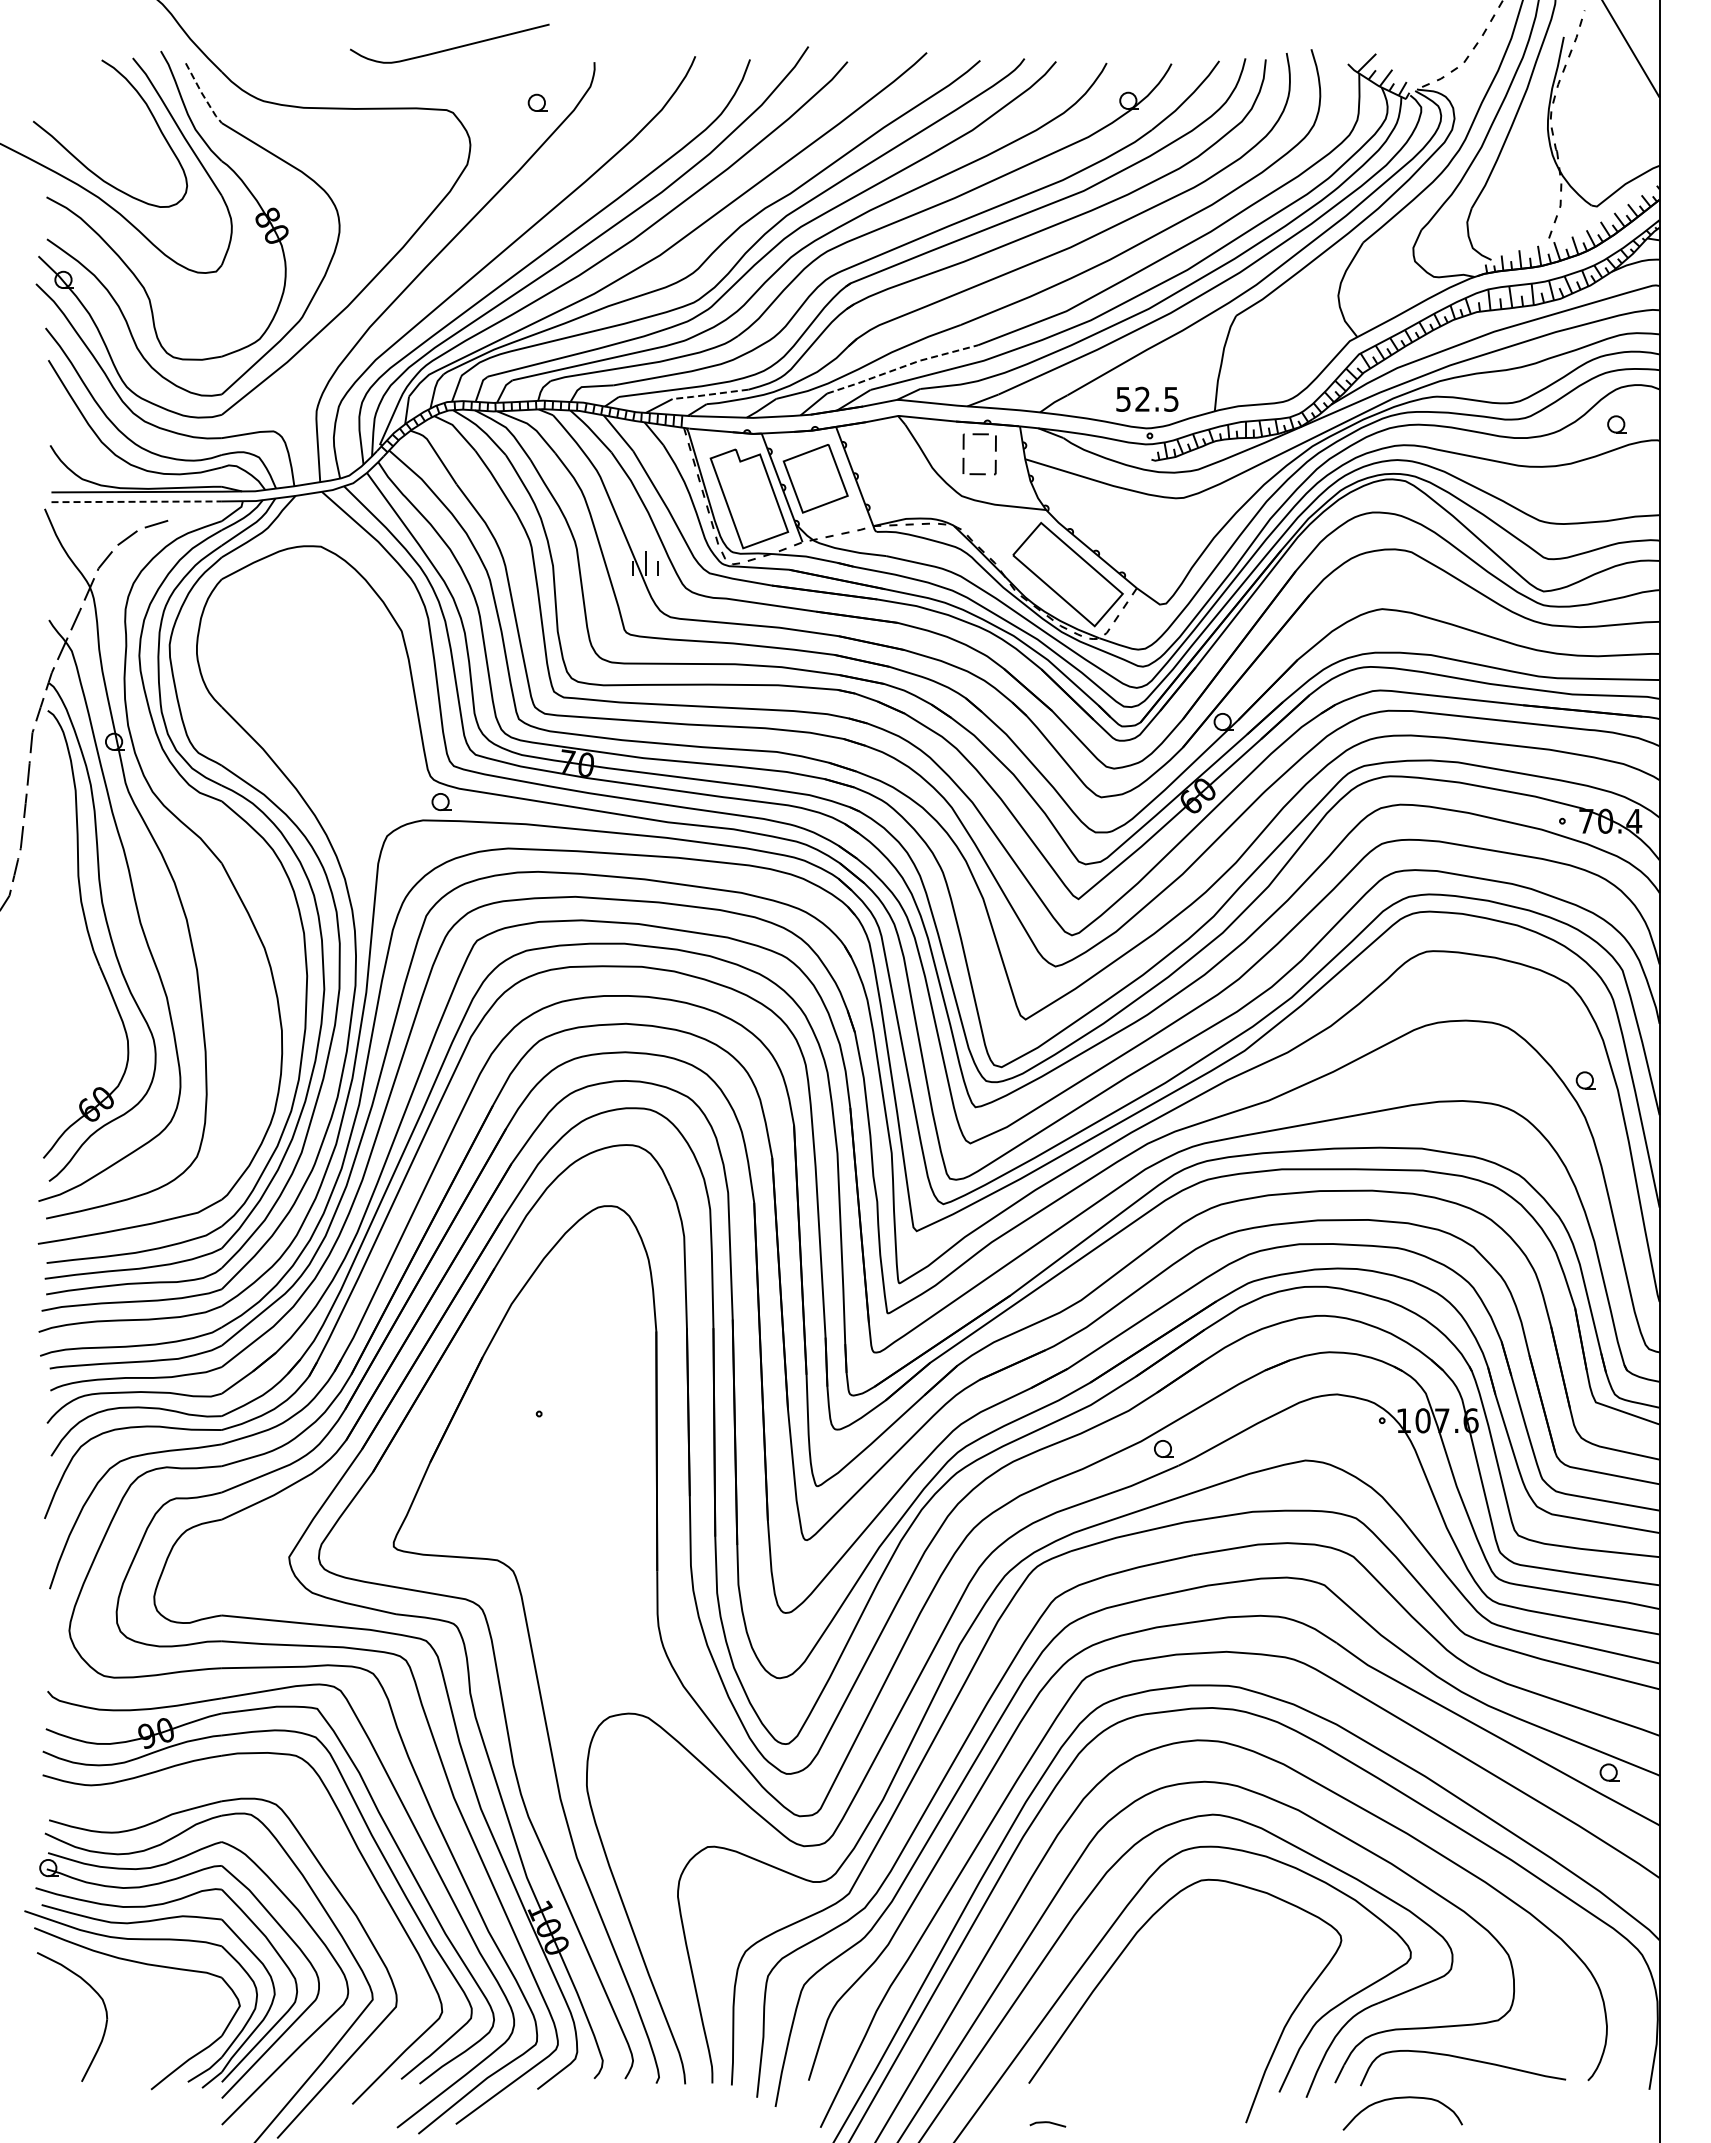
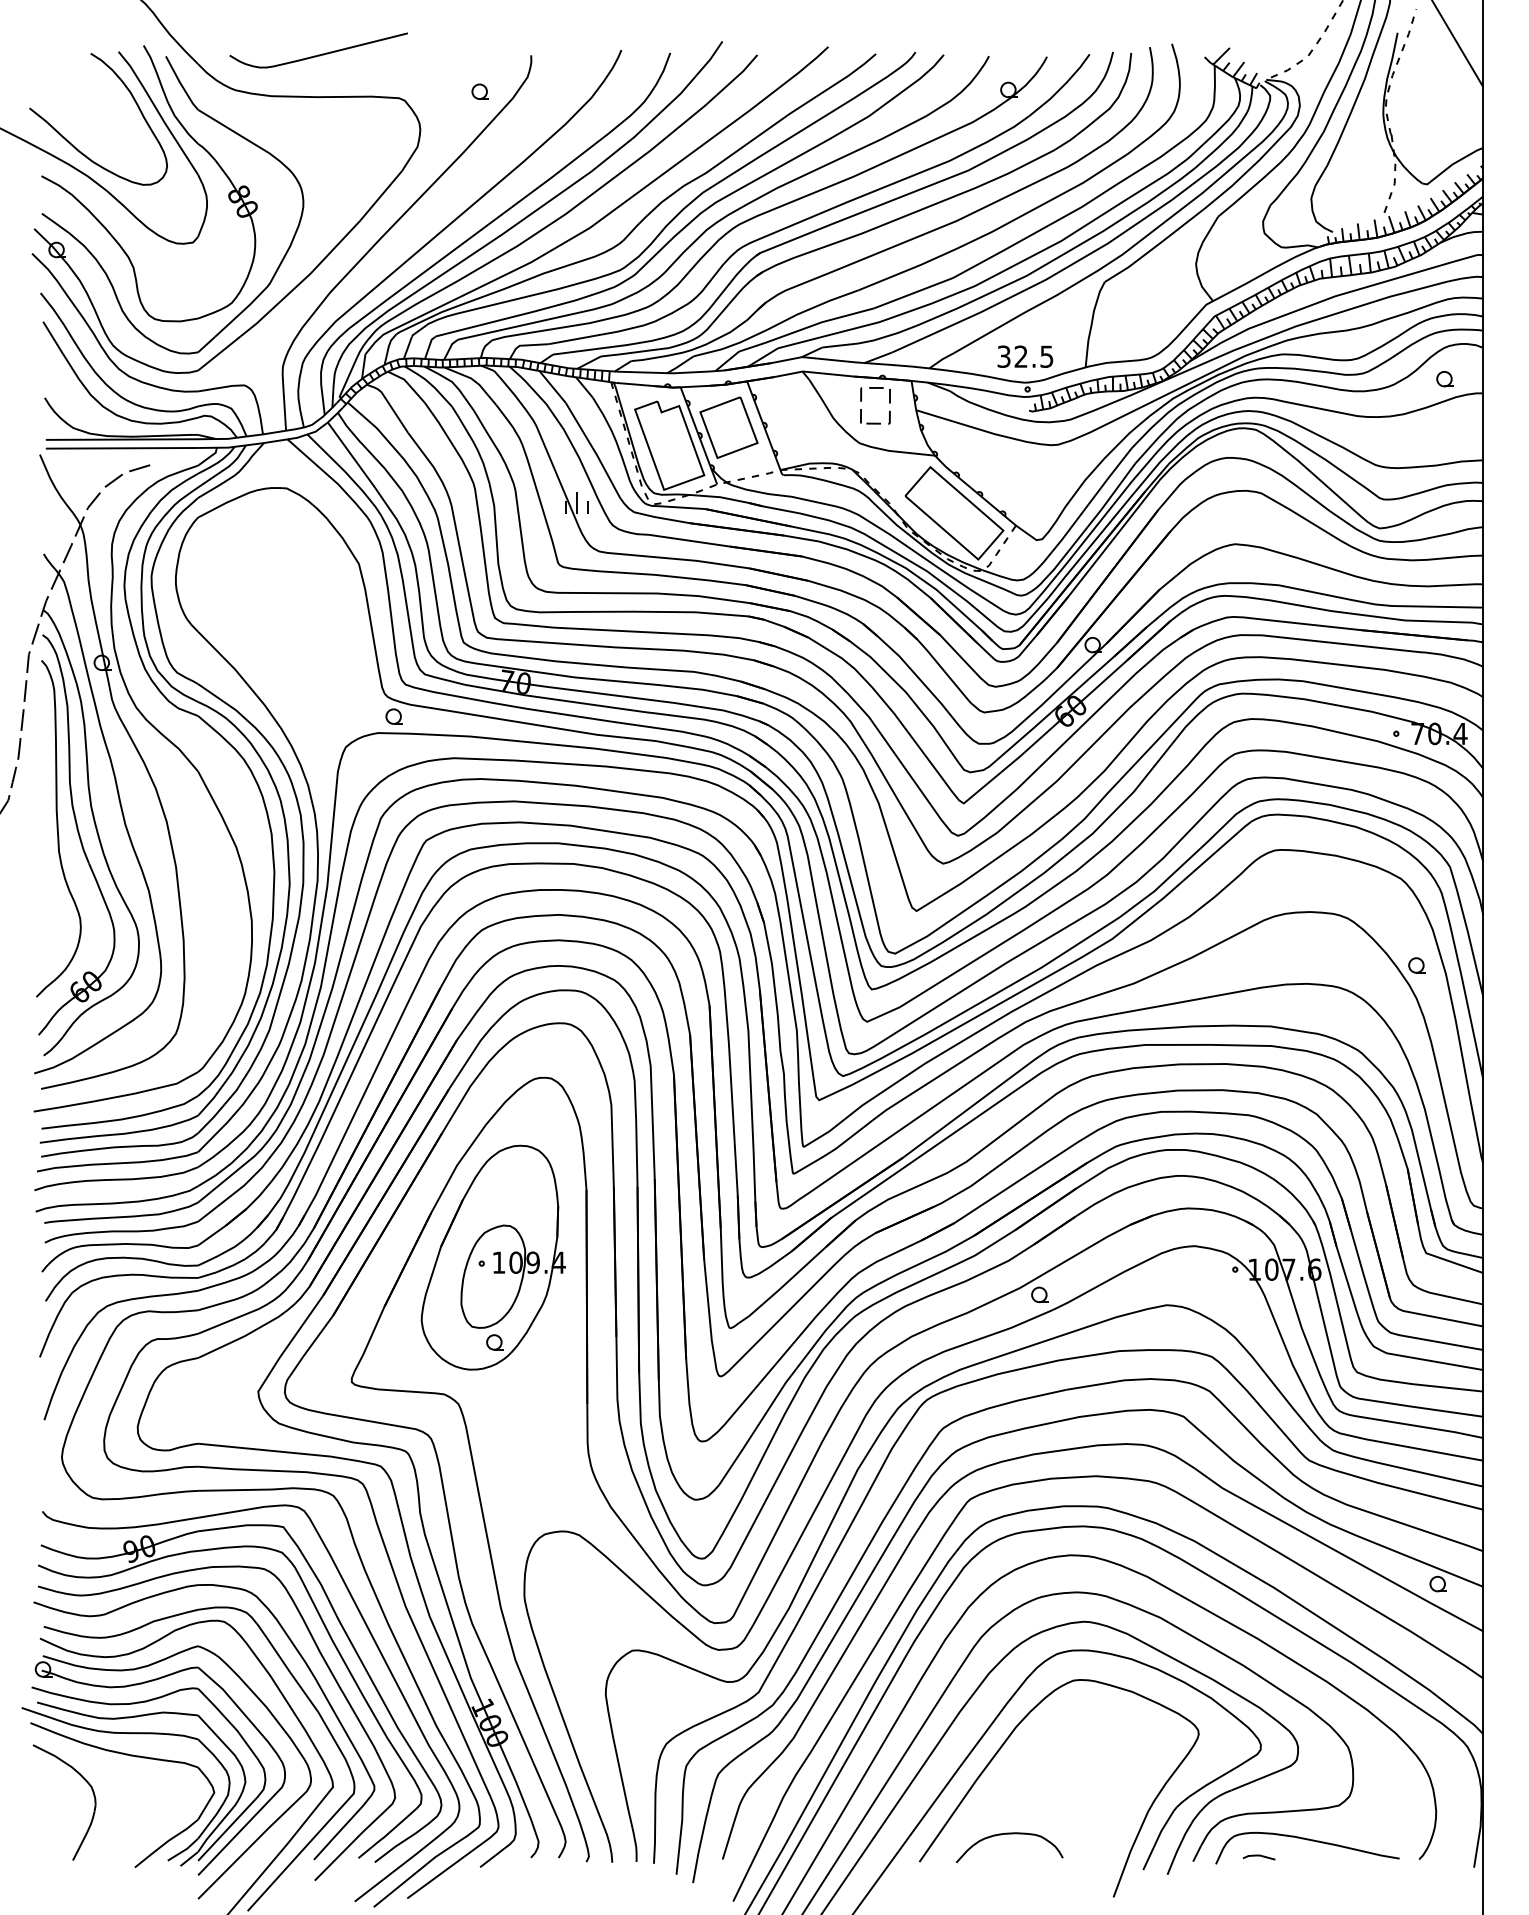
curve: (452, 47) -> (321, 53), moved
line: (202, 94) -> (180, 84), dashed -> solid
line: (901, 367) -> (805, 328), dashed -> solid
line: (710, 394) -> (634, 352), dashed -> solid
text: (1123, 398) -> (1004, 355), 52.5 -> 32.5
line: (137, 501) -> (122, 448), dashed -> solid
curve: (65, 927) -> (58, 828), added
part: (552, 1407) -> (493, 1257), added
part: (337, 1855) -> (301, 1658), added
curve: (1402, 2098) -> (1009, 1834), moved
line: (1047, 2123) -> (1258, 1856), moved

